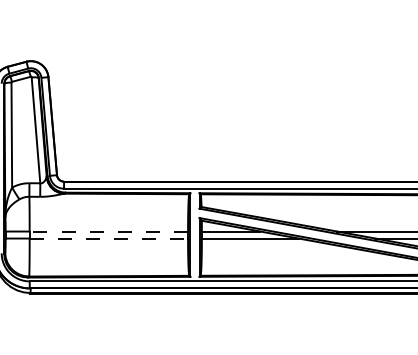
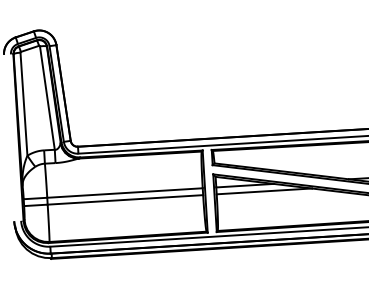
line: (108, 231) -> (124, 193), dashed -> solid
line: (109, 238) -> (126, 199), dashed -> solid

